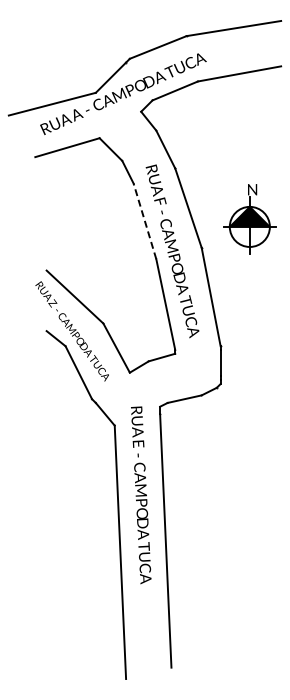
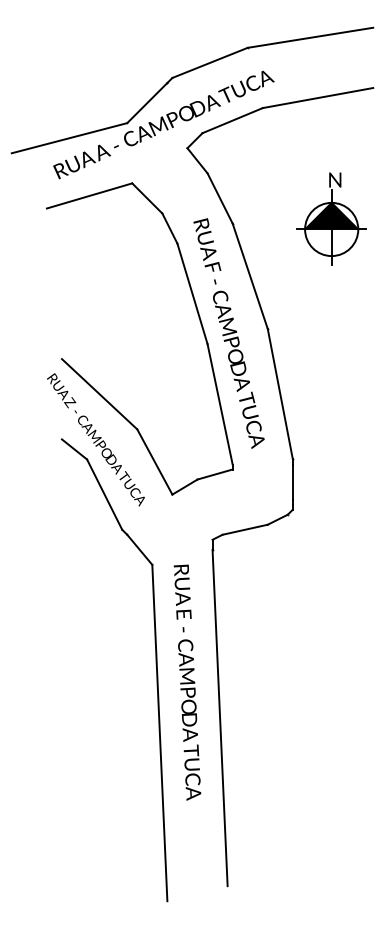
part: (249, 219) -> (331, 219), moved
line: (144, 220) -> (191, 292), dashed -> solid
text: (141, 495) -> (187, 682), moved

